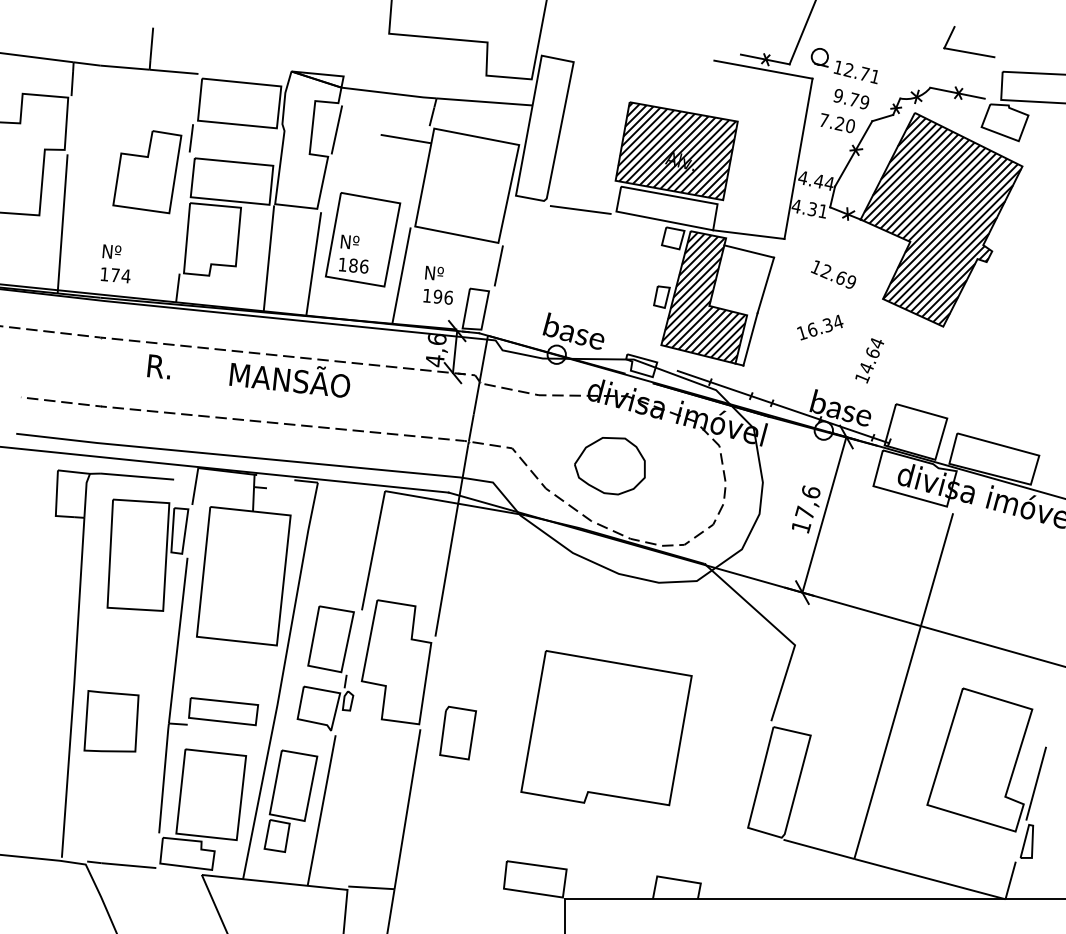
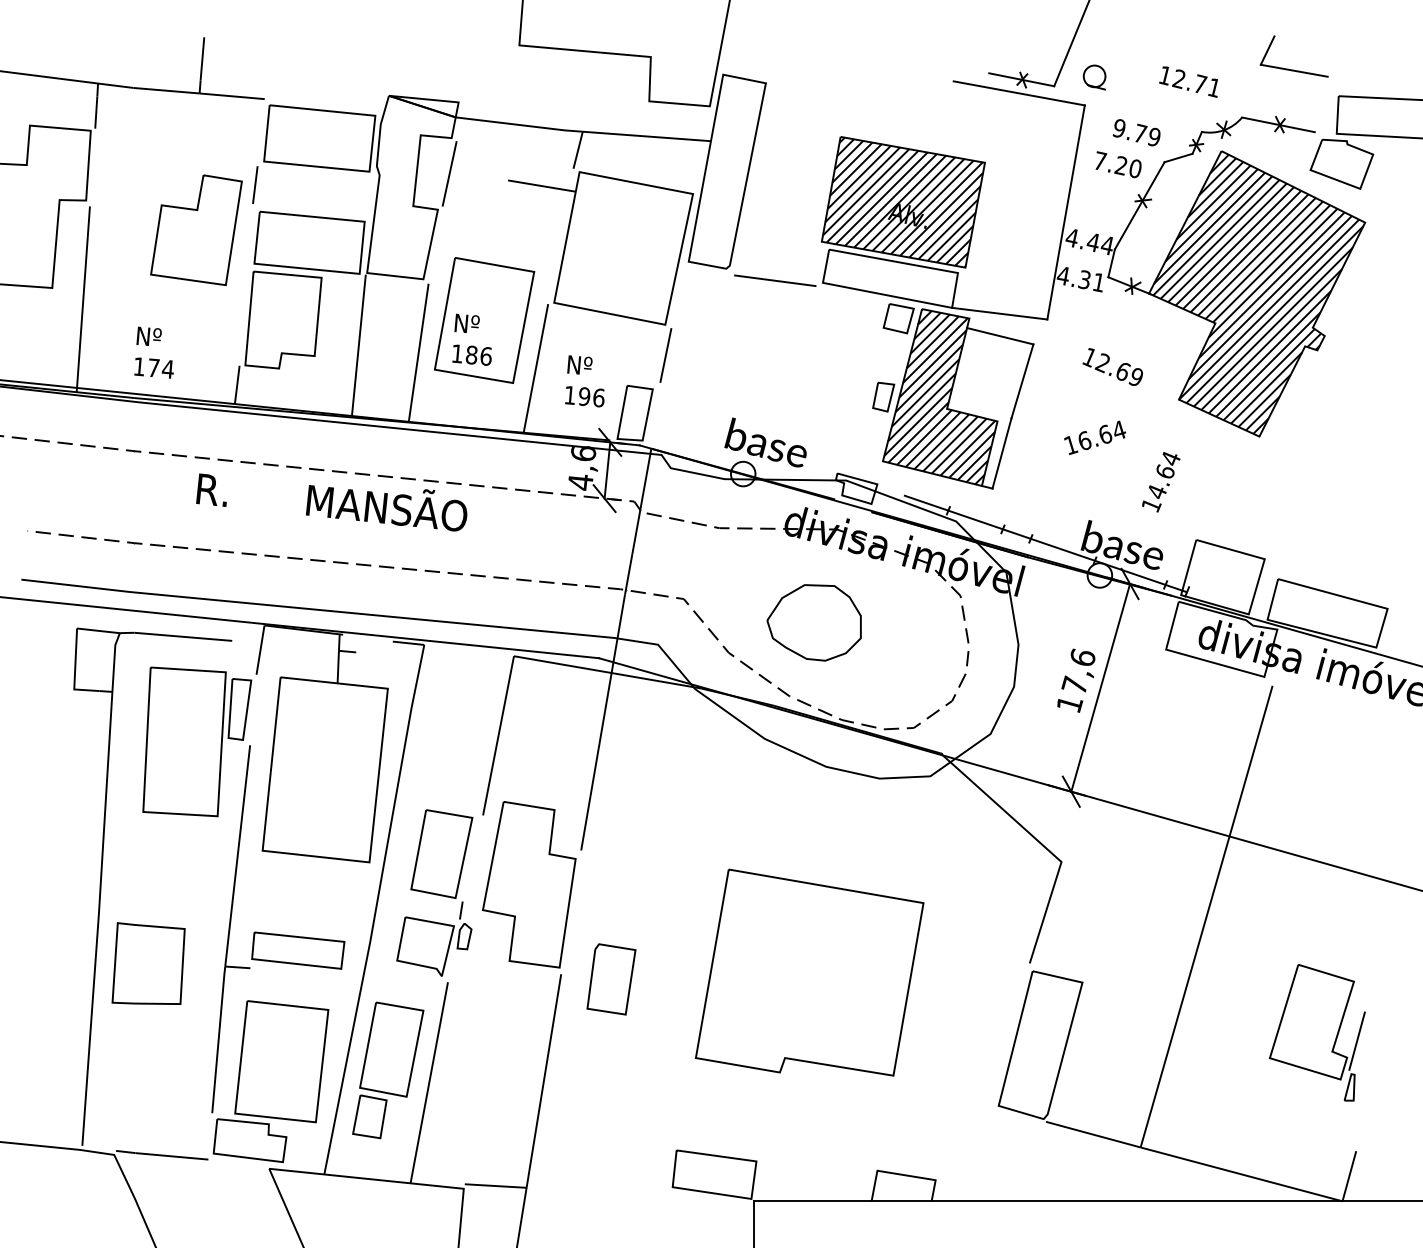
text: (855, 72) -> (1188, 81), moved
text: (828, 325) -> (1105, 434), 16.34 -> 16.64
part: (986, 772) -> (1317, 1032), size x0.6

